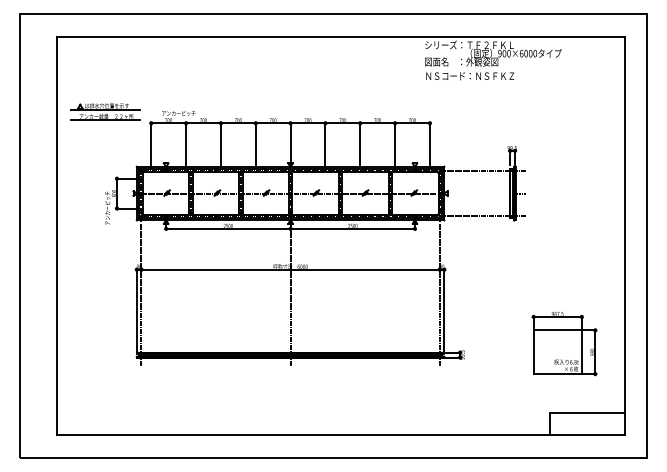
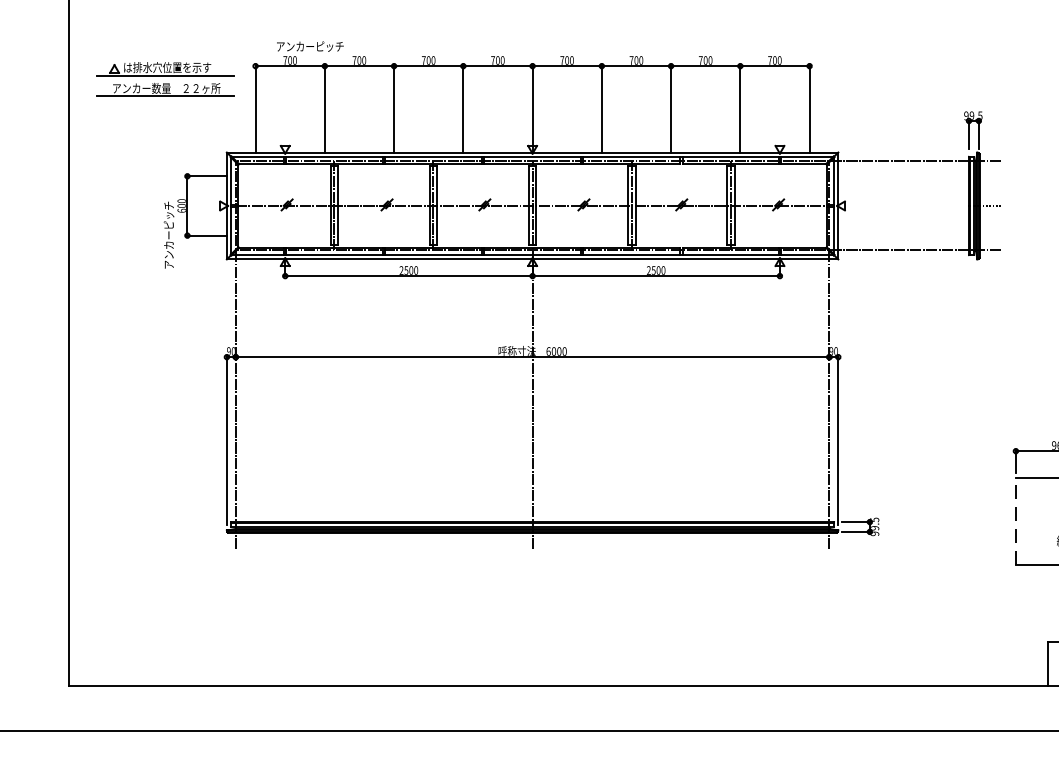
part: (105, 111) -> (164, 78), moved
line: (533, 352) -> (1015, 521), solid -> dashed

